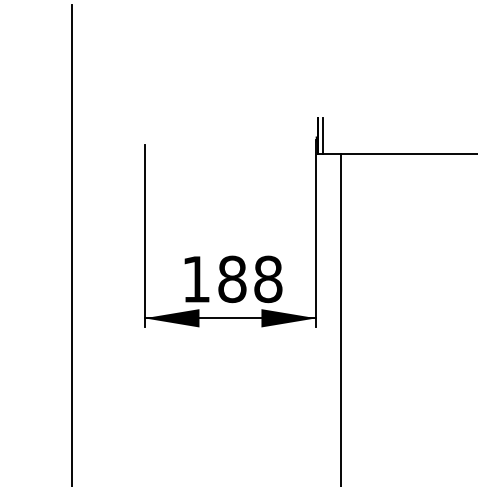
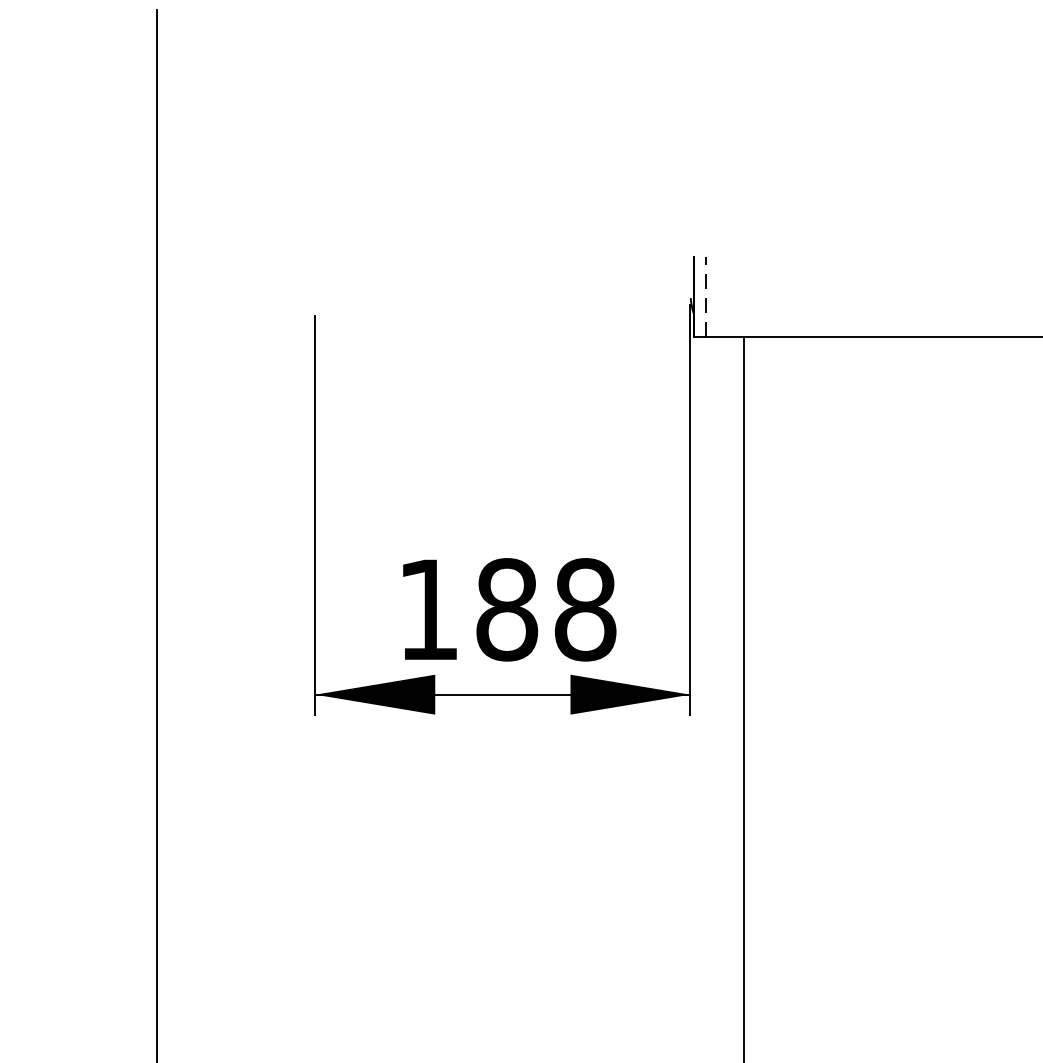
line: (323, 135) -> (705, 295), solid -> dashed

